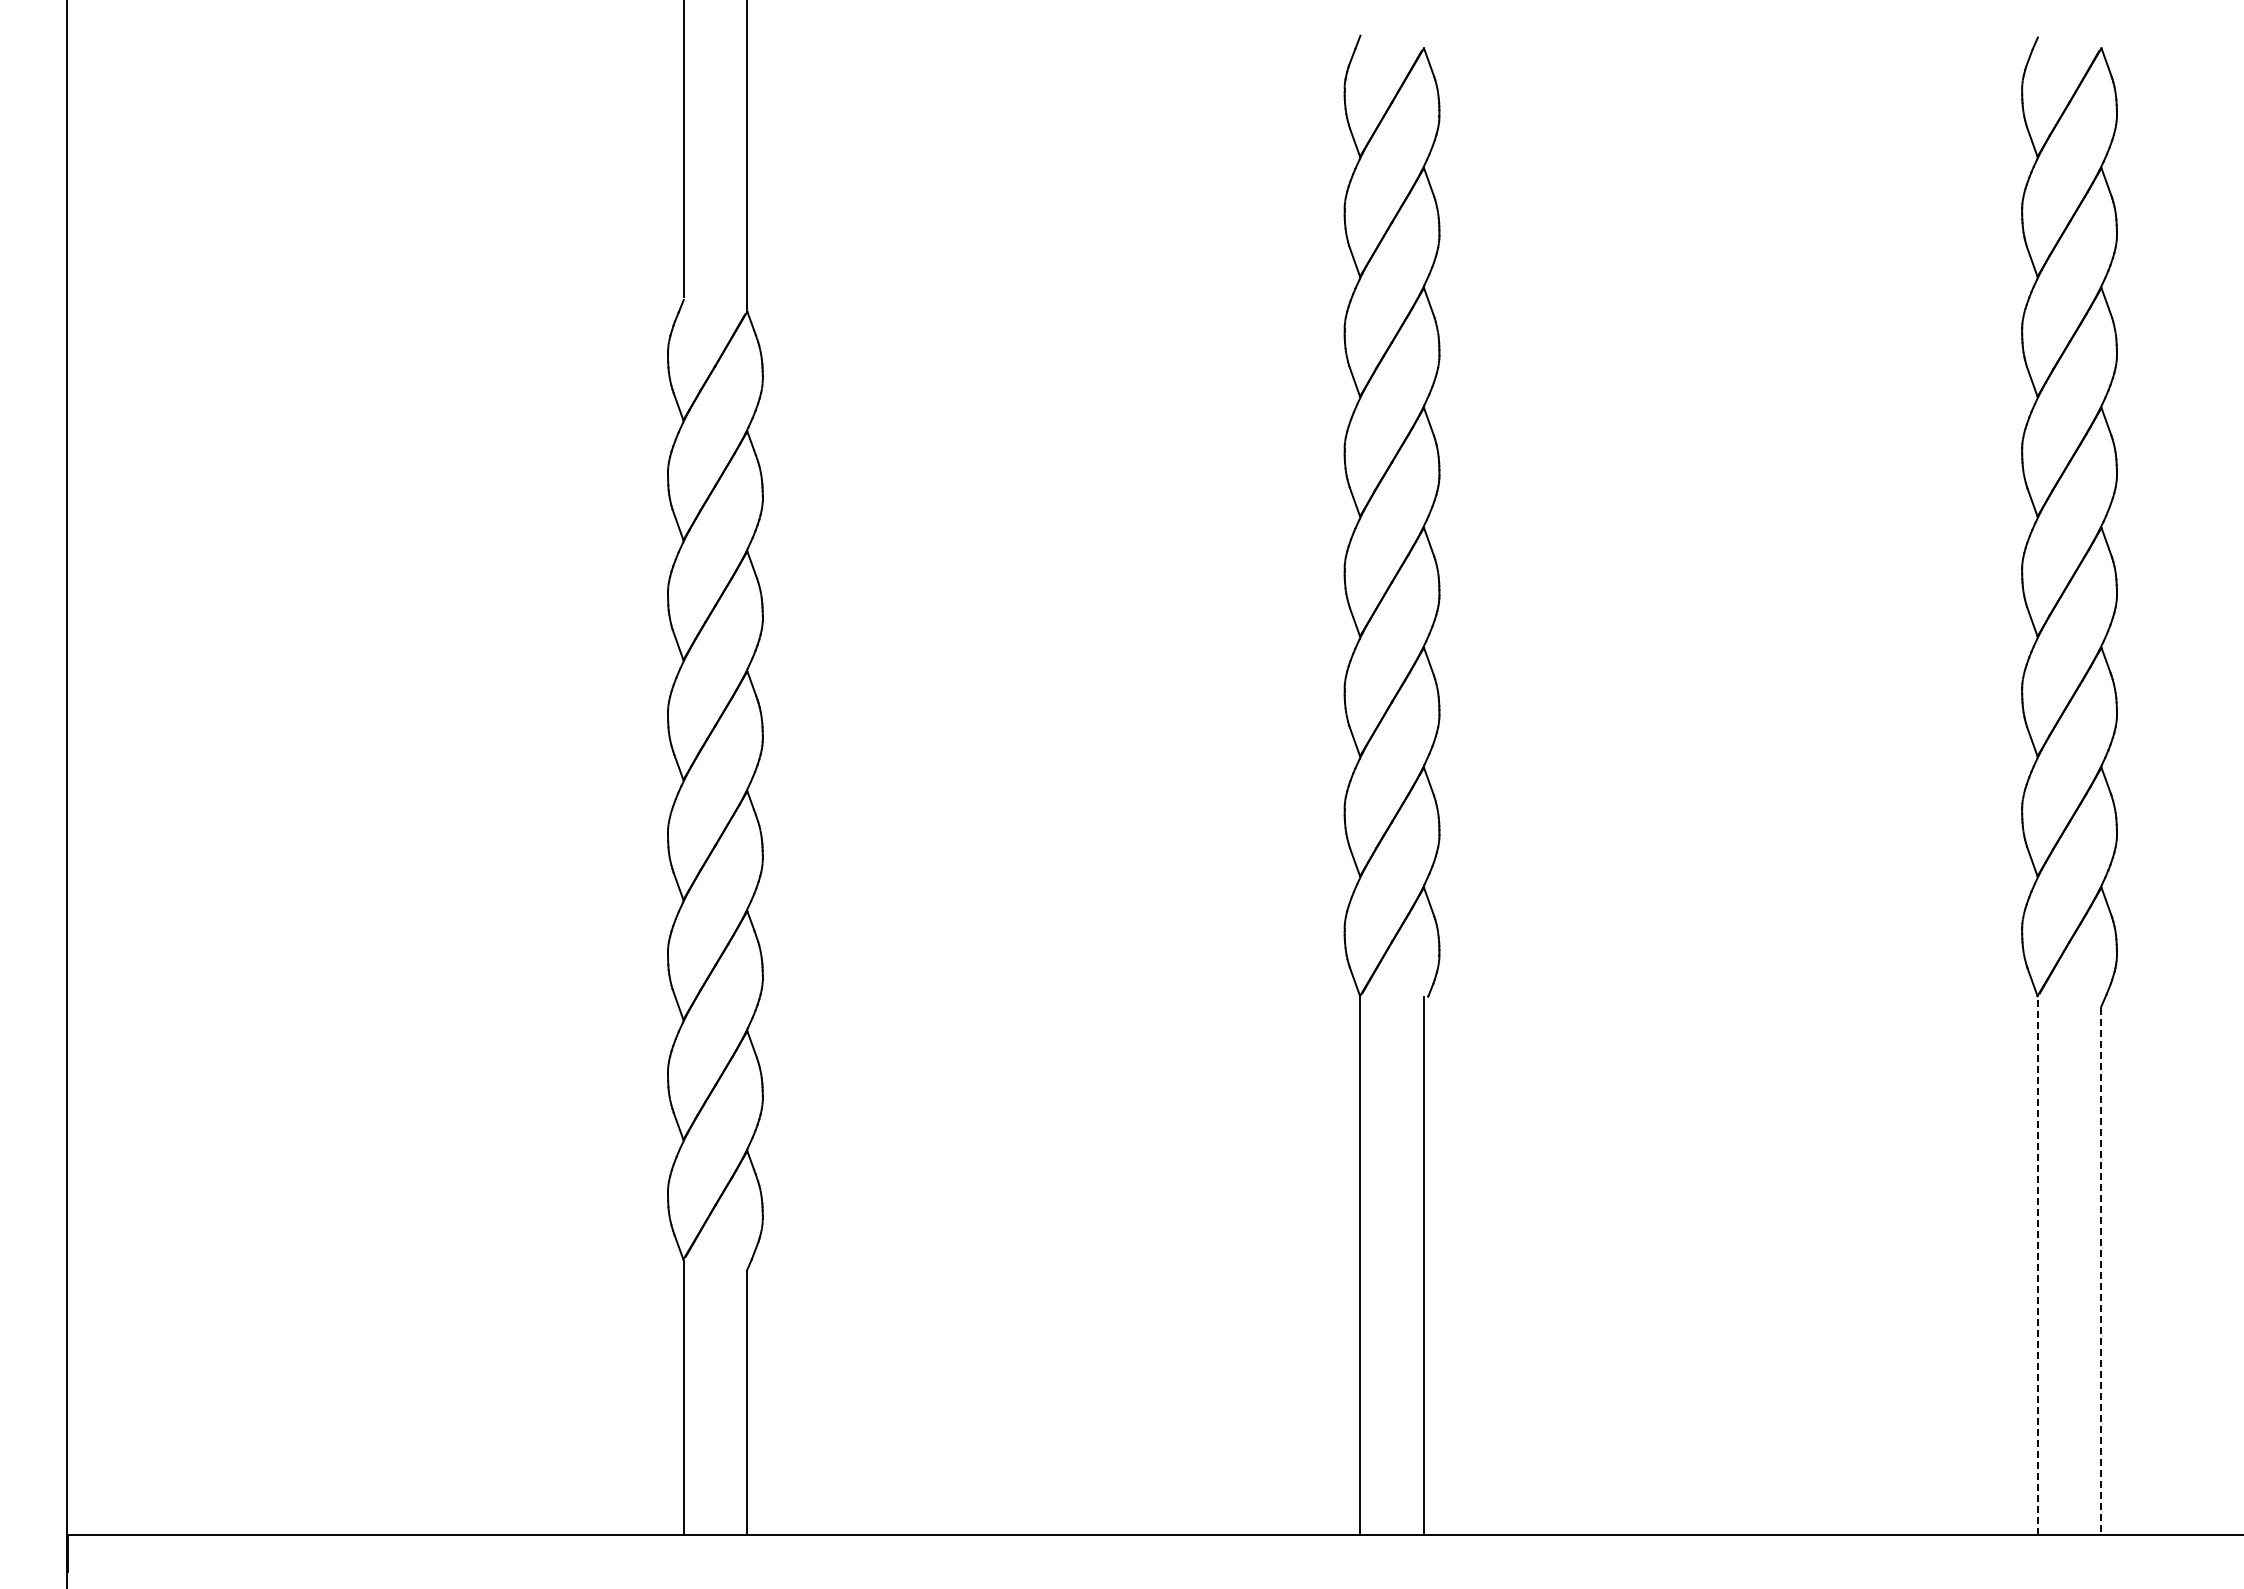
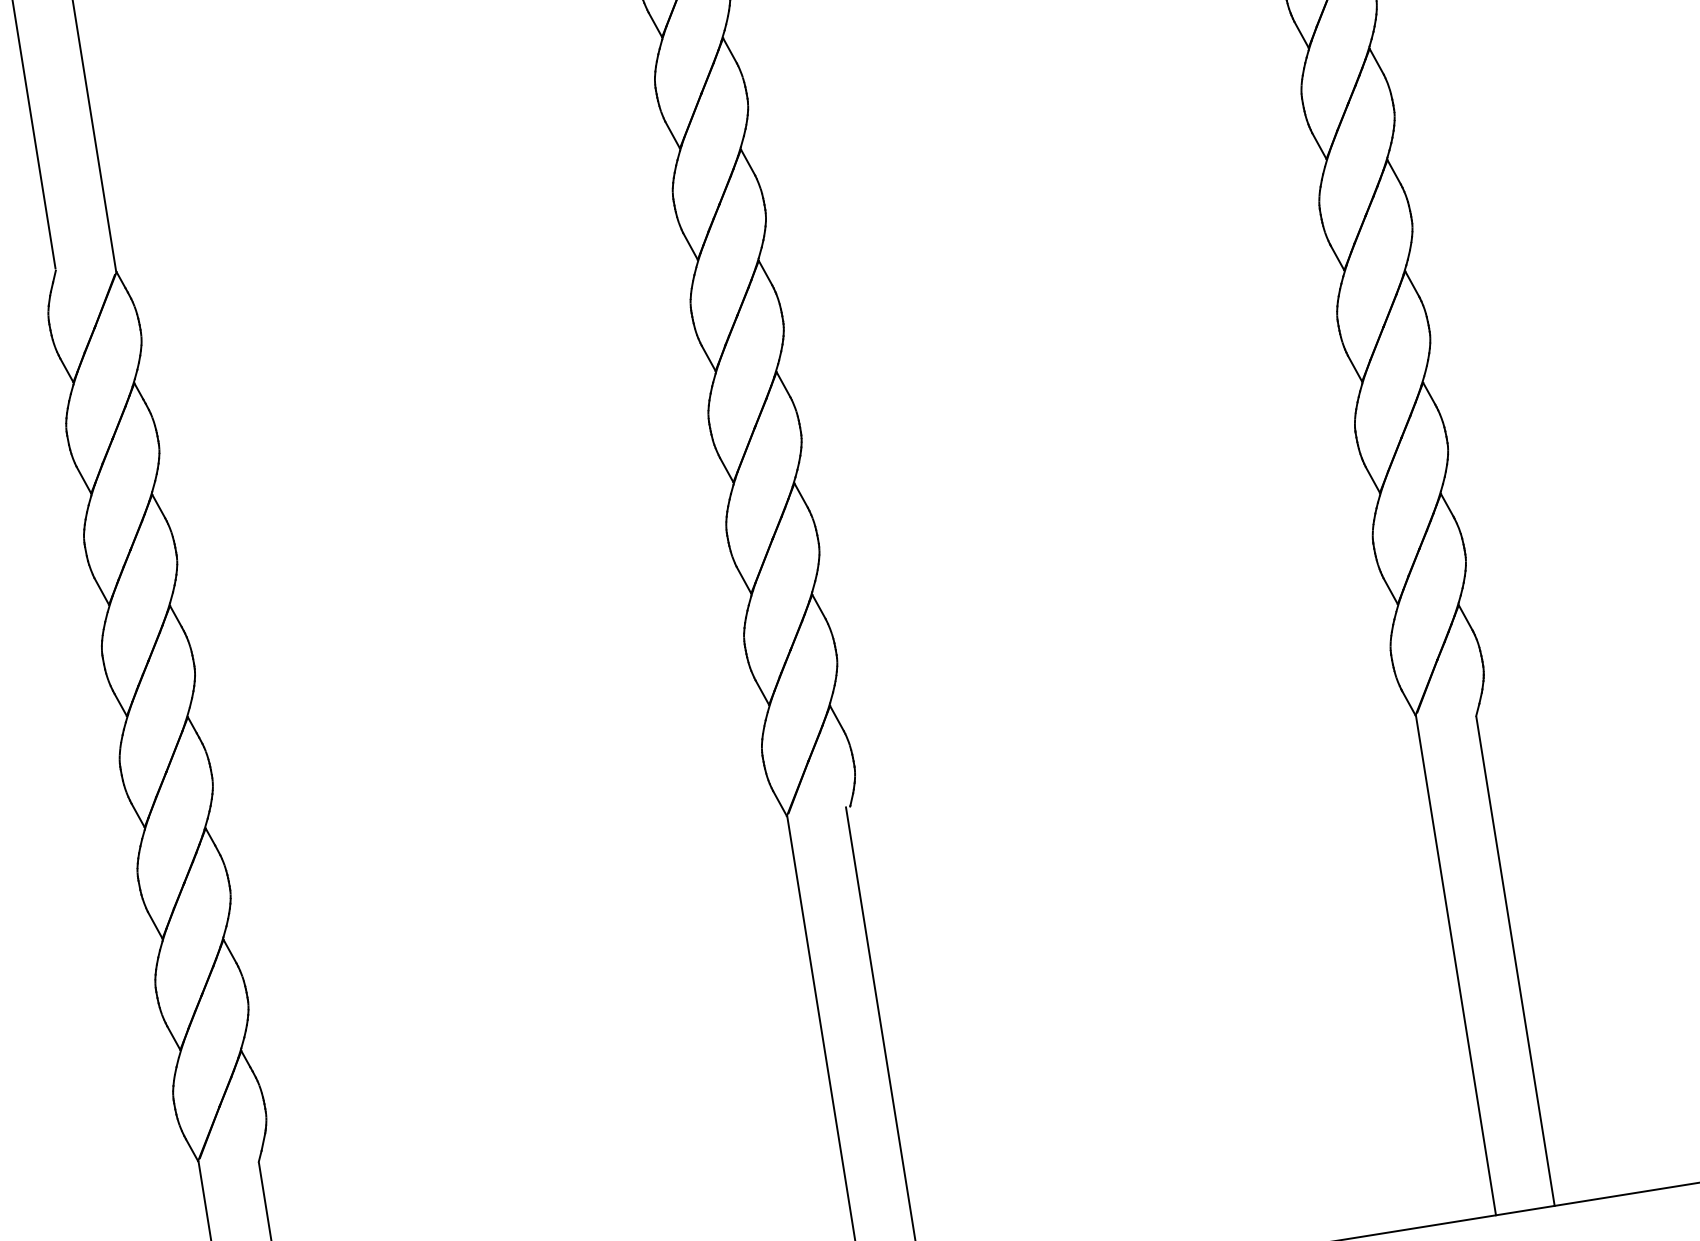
line: (2037, 1265) -> (1455, 965), dashed -> solid
line: (2101, 1272) -> (1516, 962), dashed -> solid

